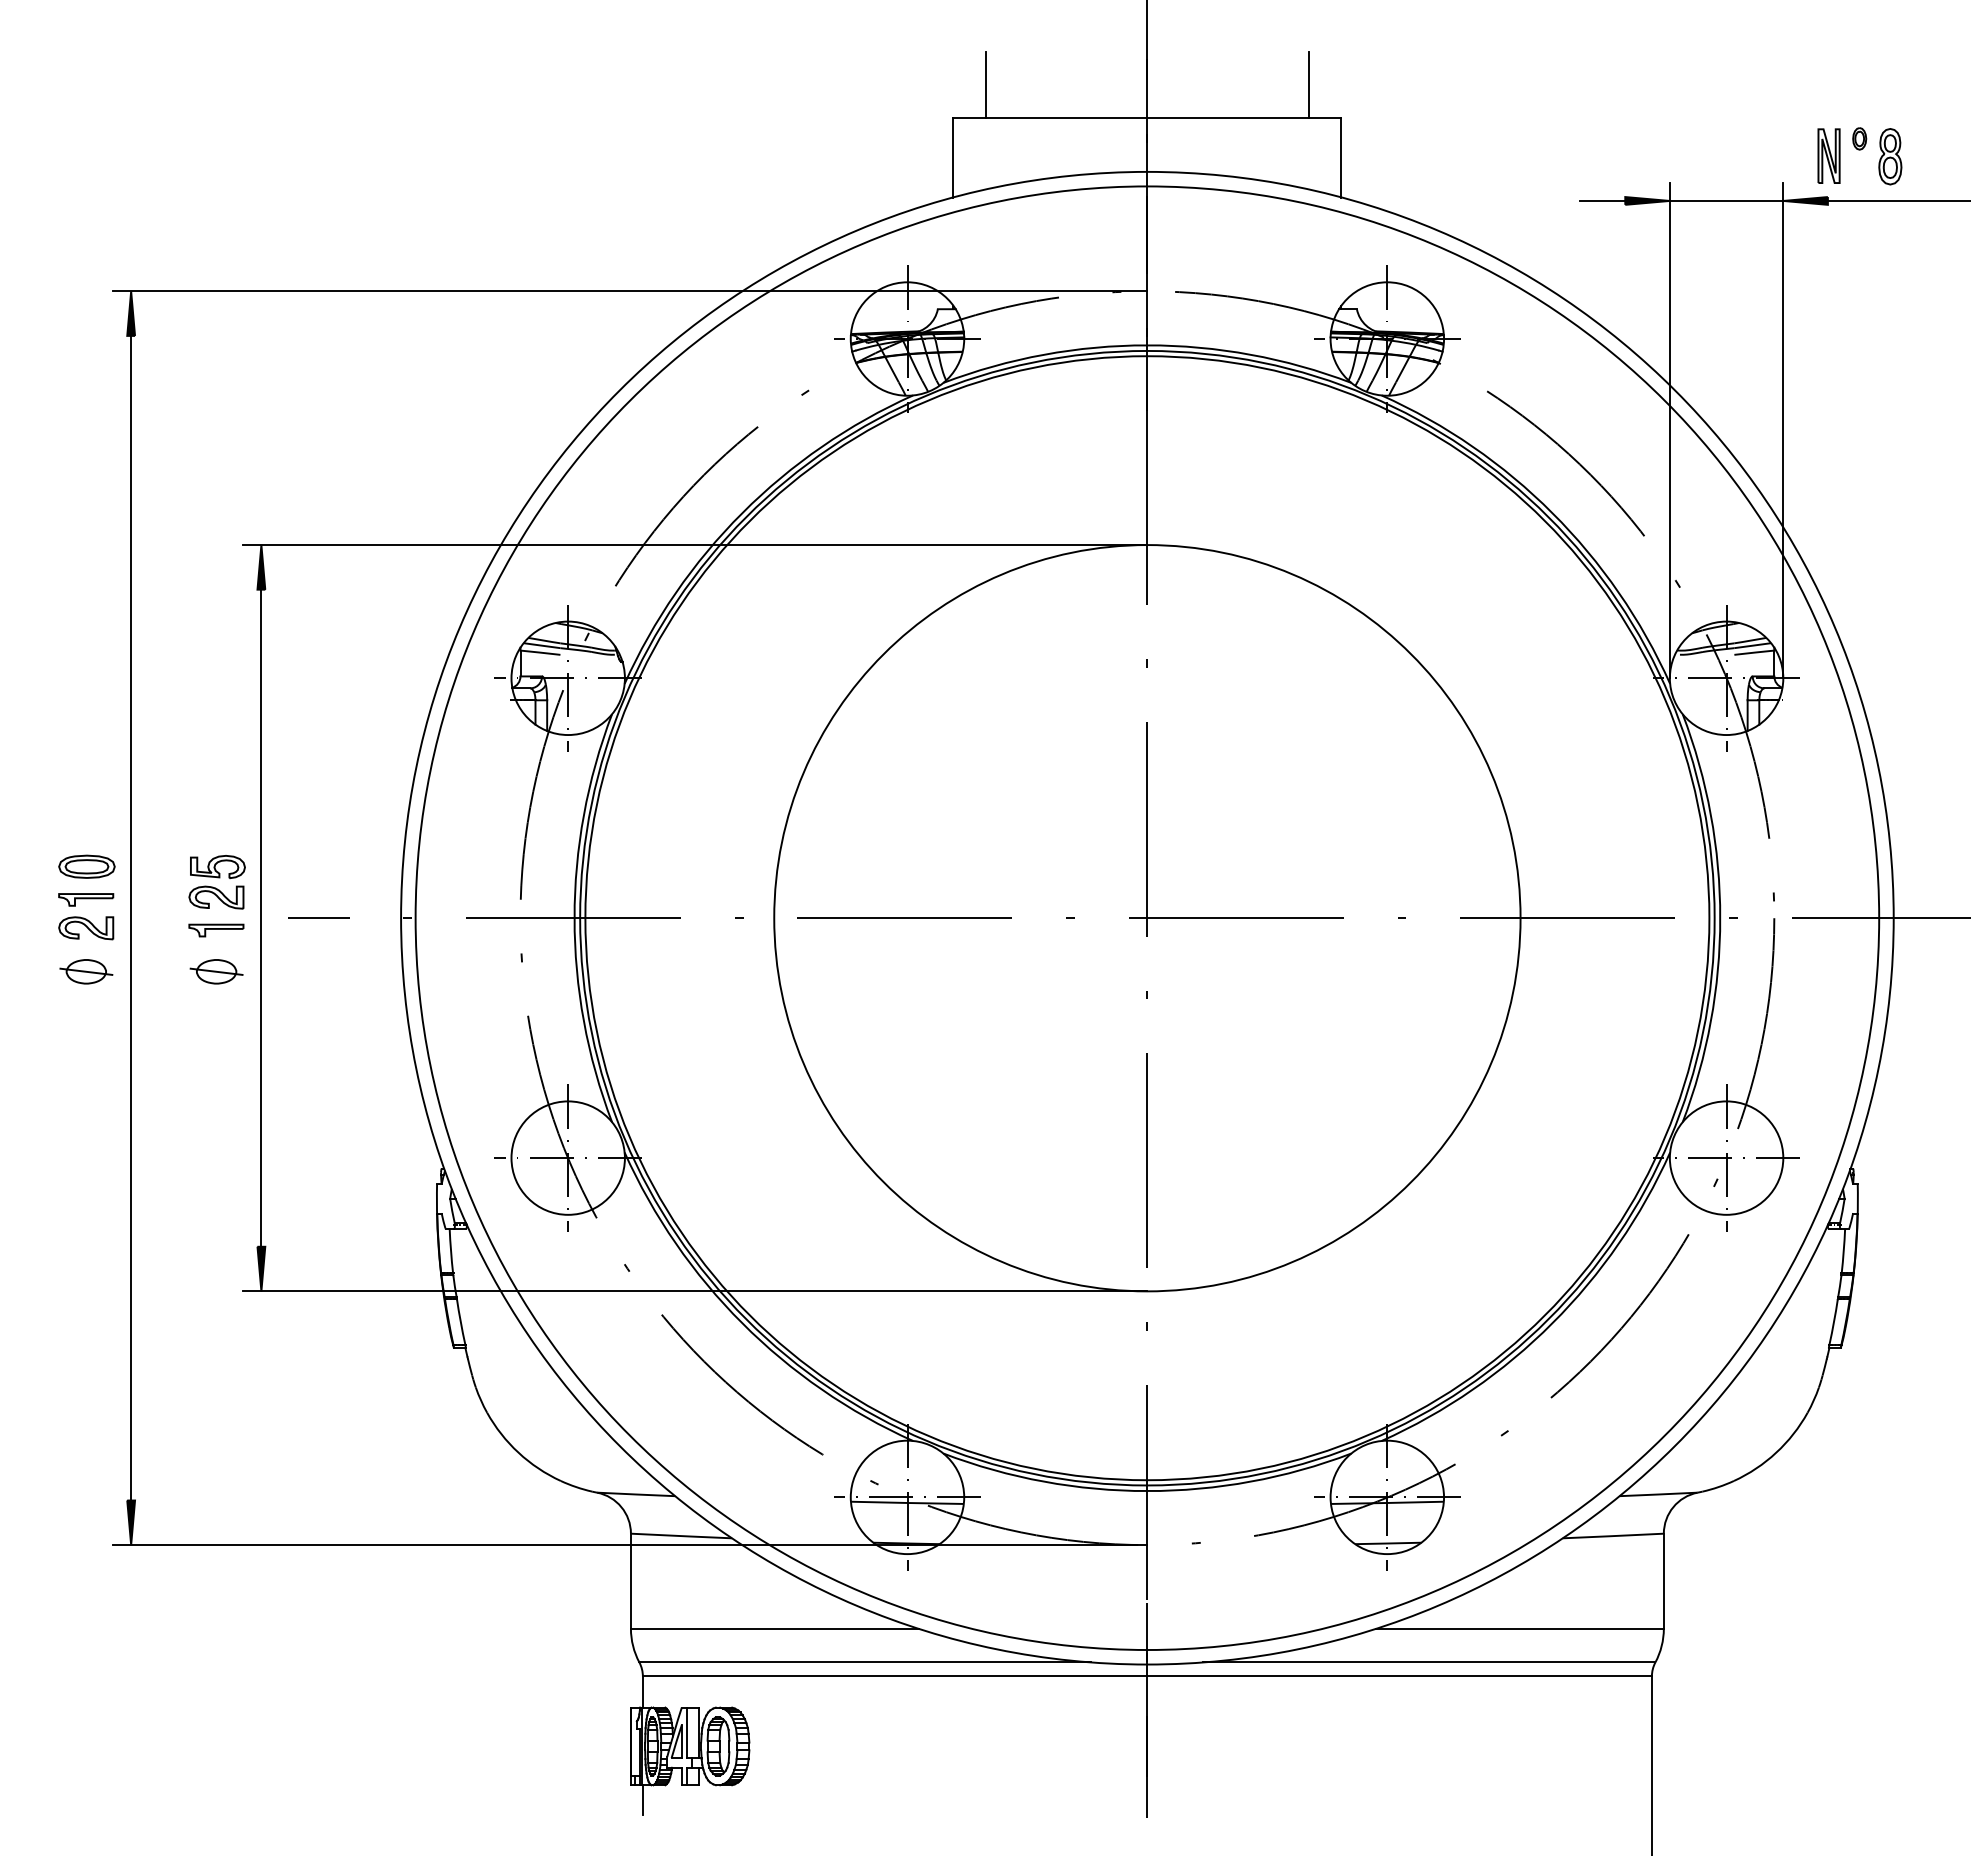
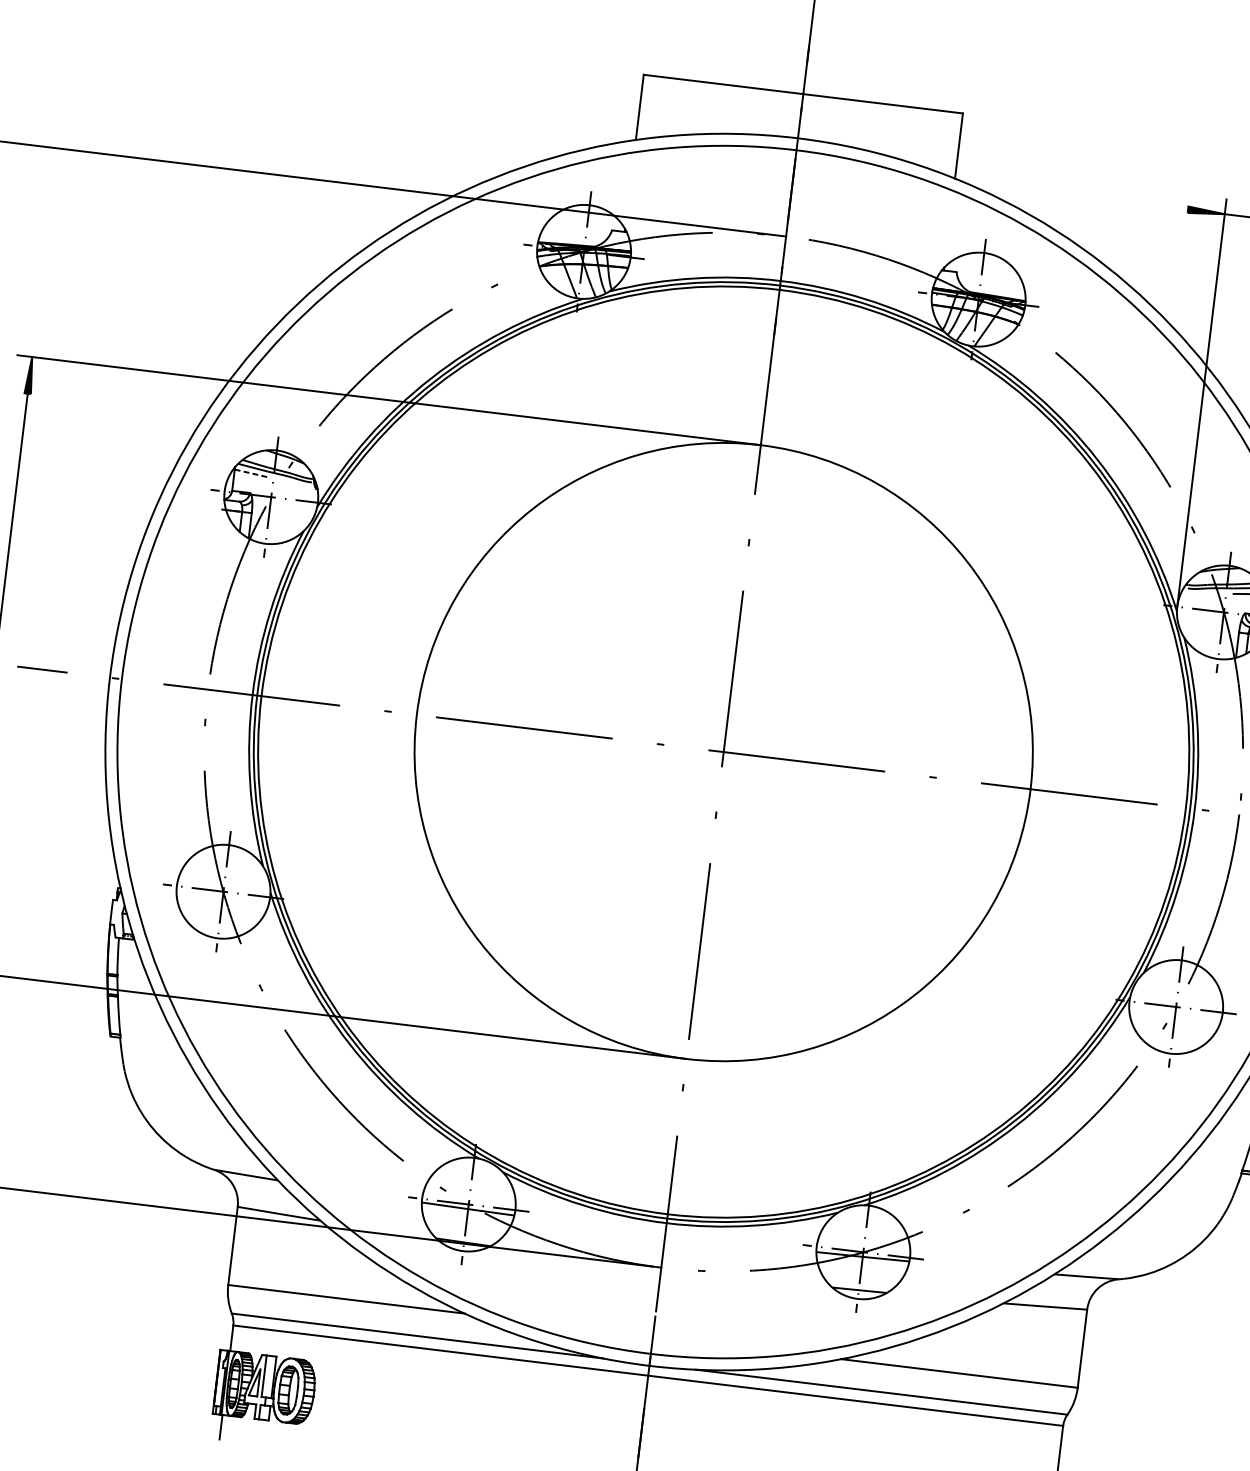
line: (986, 85) -> (674, 51), removed
line: (1308, 85) -> (939, 83), removed
line: (1602, 200) -> (1169, 207), removed
line: (540, 652) -> (251, 473), solid -> dashed

